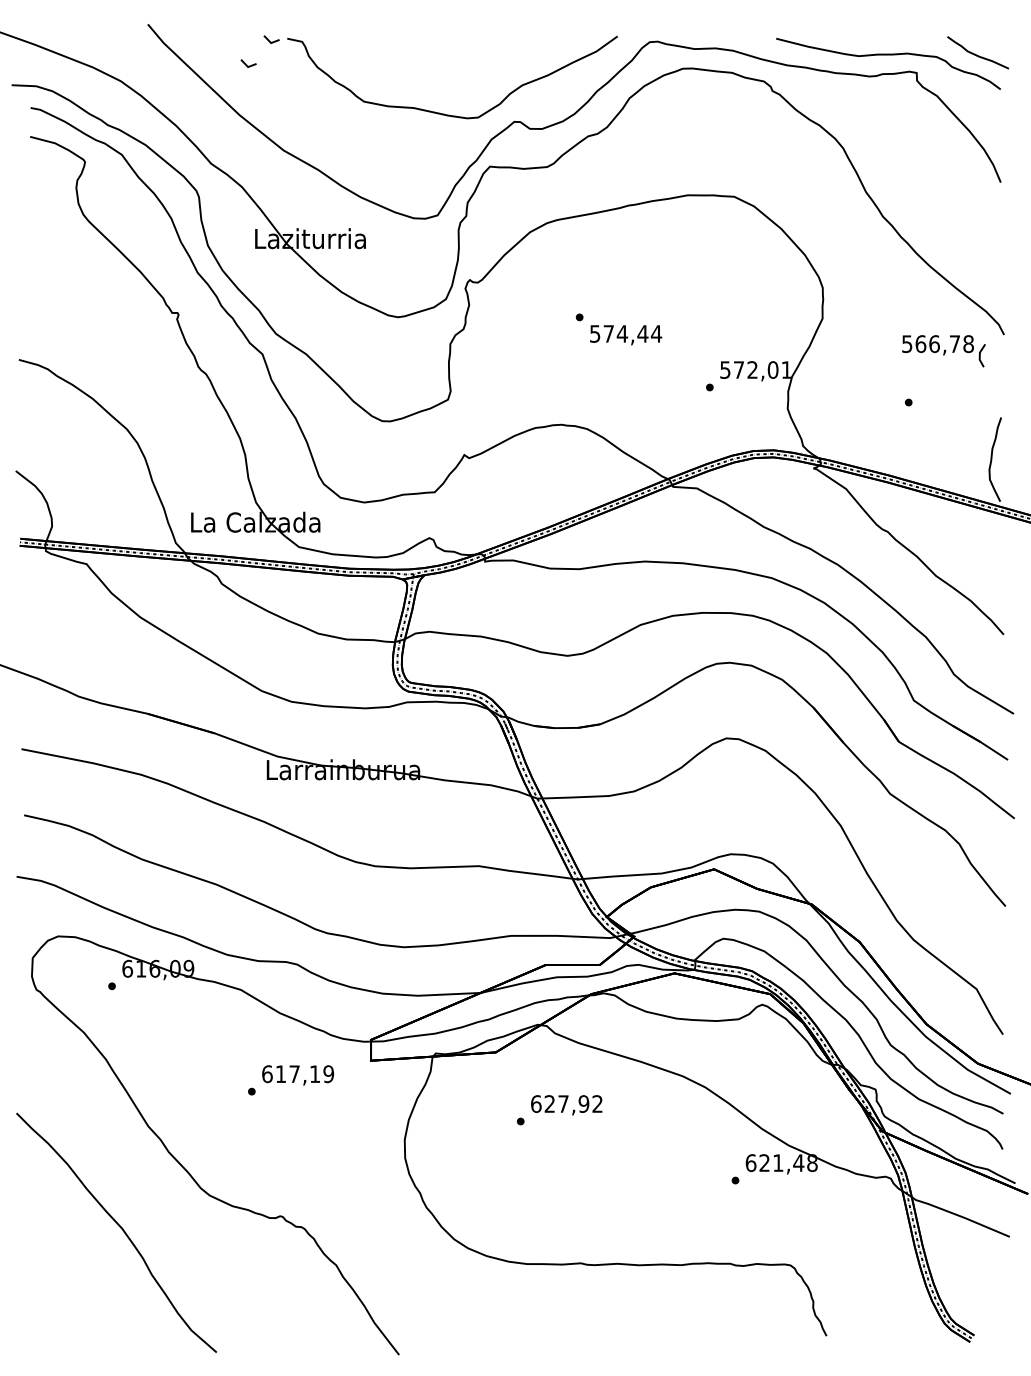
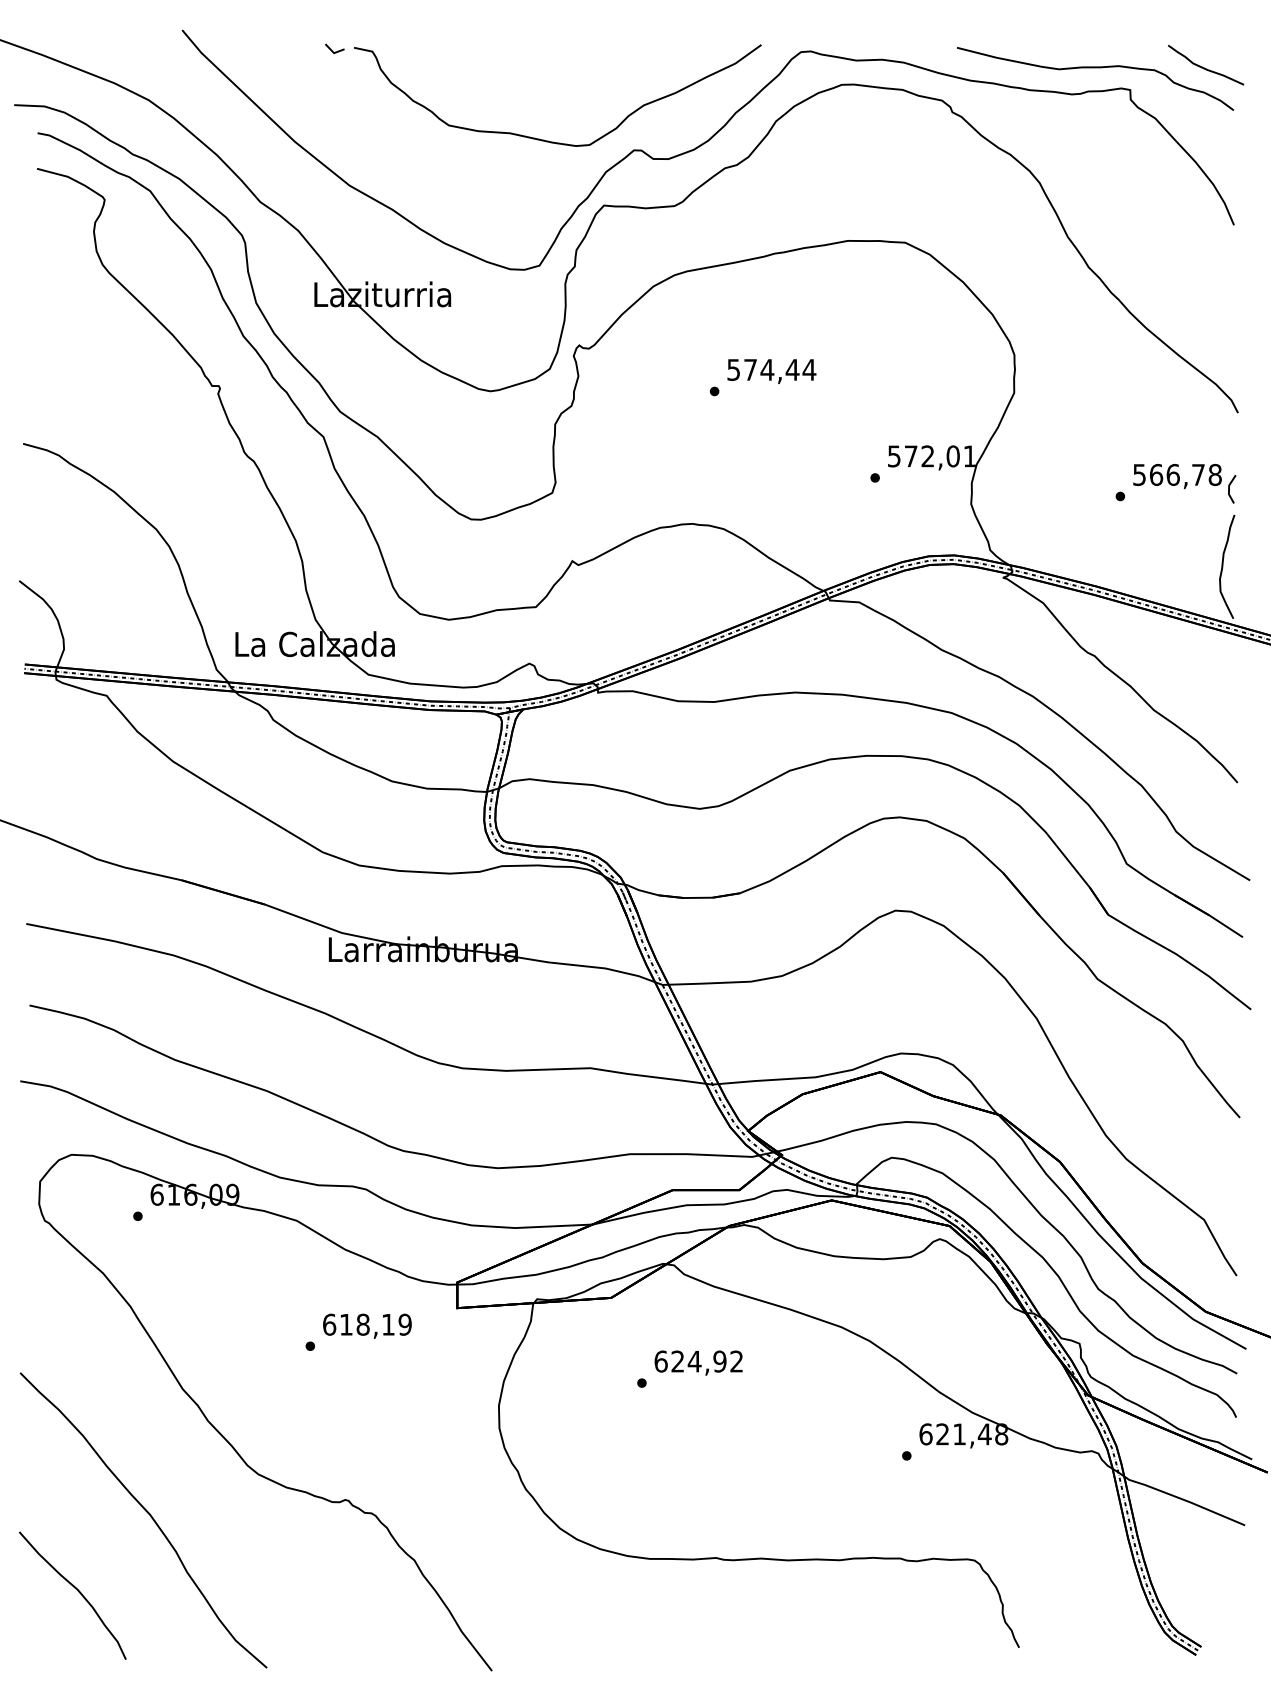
line: (246, 63) -> (303, 78), removed
text: (626, 335) -> (772, 371), moved
part: (943, 351) -> (1184, 484), moved
text: (294, 1074) -> (362, 1325), 617,19 -> 618,19
text: (563, 1103) -> (694, 1360), 627,92 -> 624,92
curve: (60, 1288) -> (74, 1589), added

